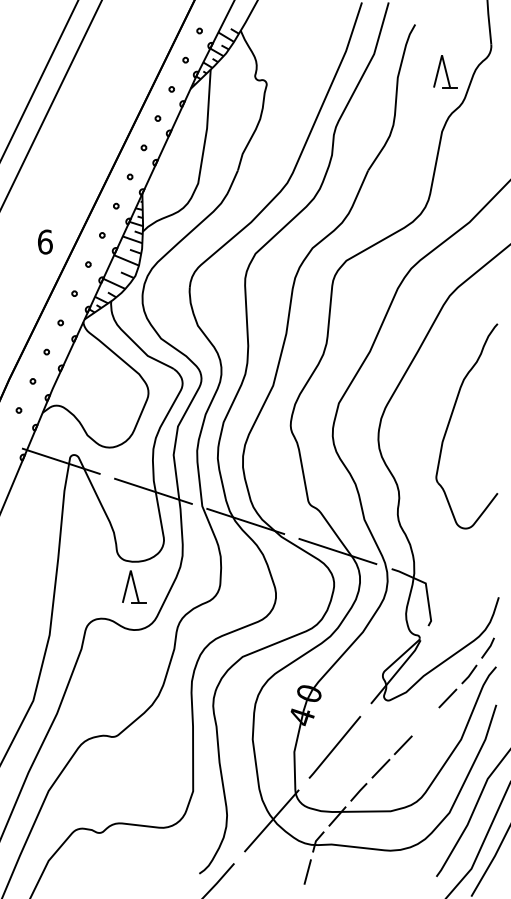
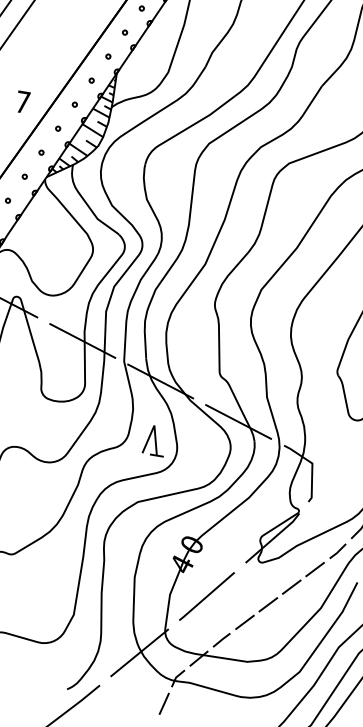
text: (45, 241) -> (23, 101), 6 -> 7
part: (134, 586) -> (155, 440), moved
line: (425, 721) -> (291, 586), added

